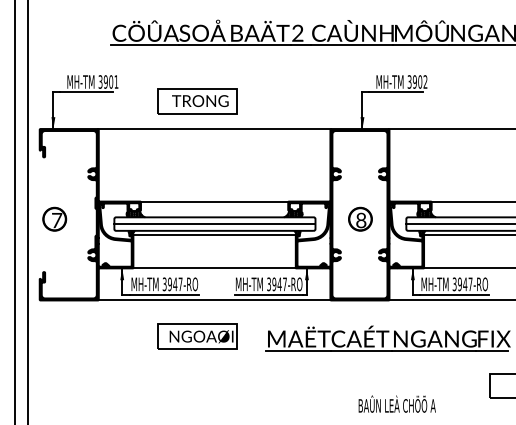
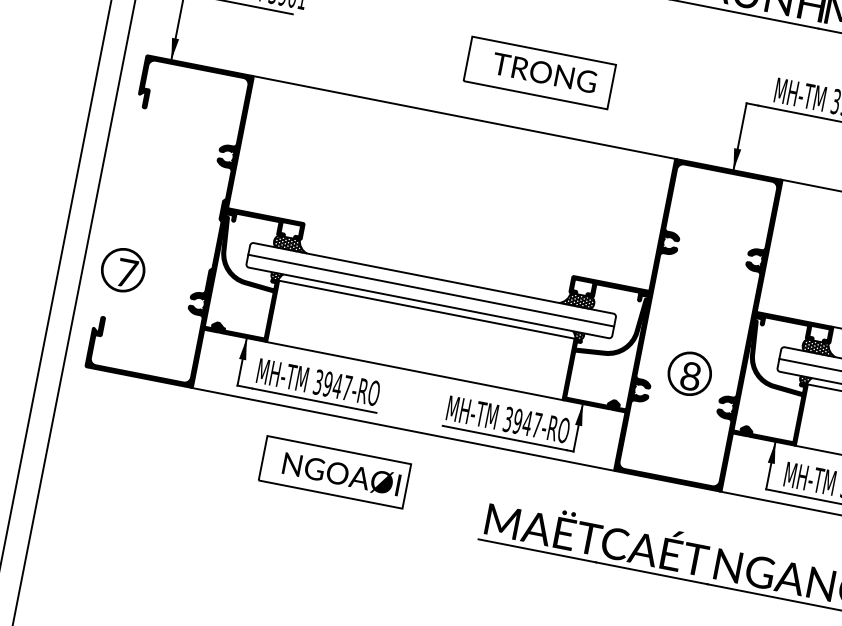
part: (197, 101) -> (539, 72), moved
line: (214, 201) -> (438, 249), removed
part: (54, 218) -> (123, 268), moved
part: (360, 218) -> (690, 372), moved
part: (197, 336) -> (334, 472), moved

